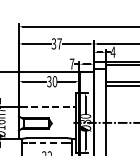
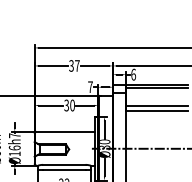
text: (113, 52) -> (133, 74), 4 -> 6
line: (49, 106) -> (66, 131), dashed -> solid
line: (46, 142) -> (63, 169), dashed -> solid

